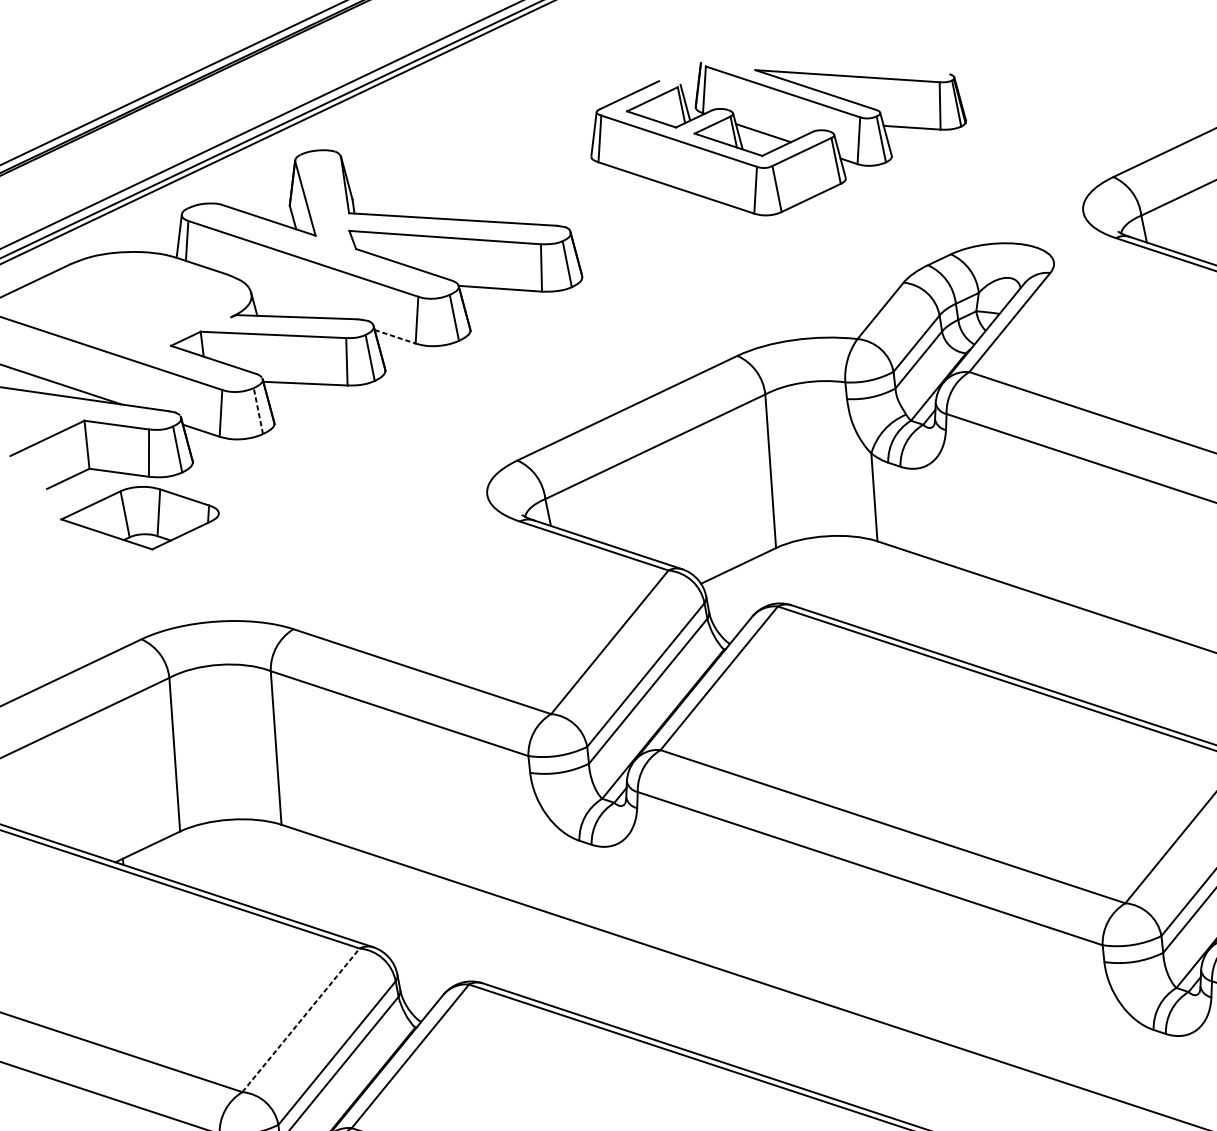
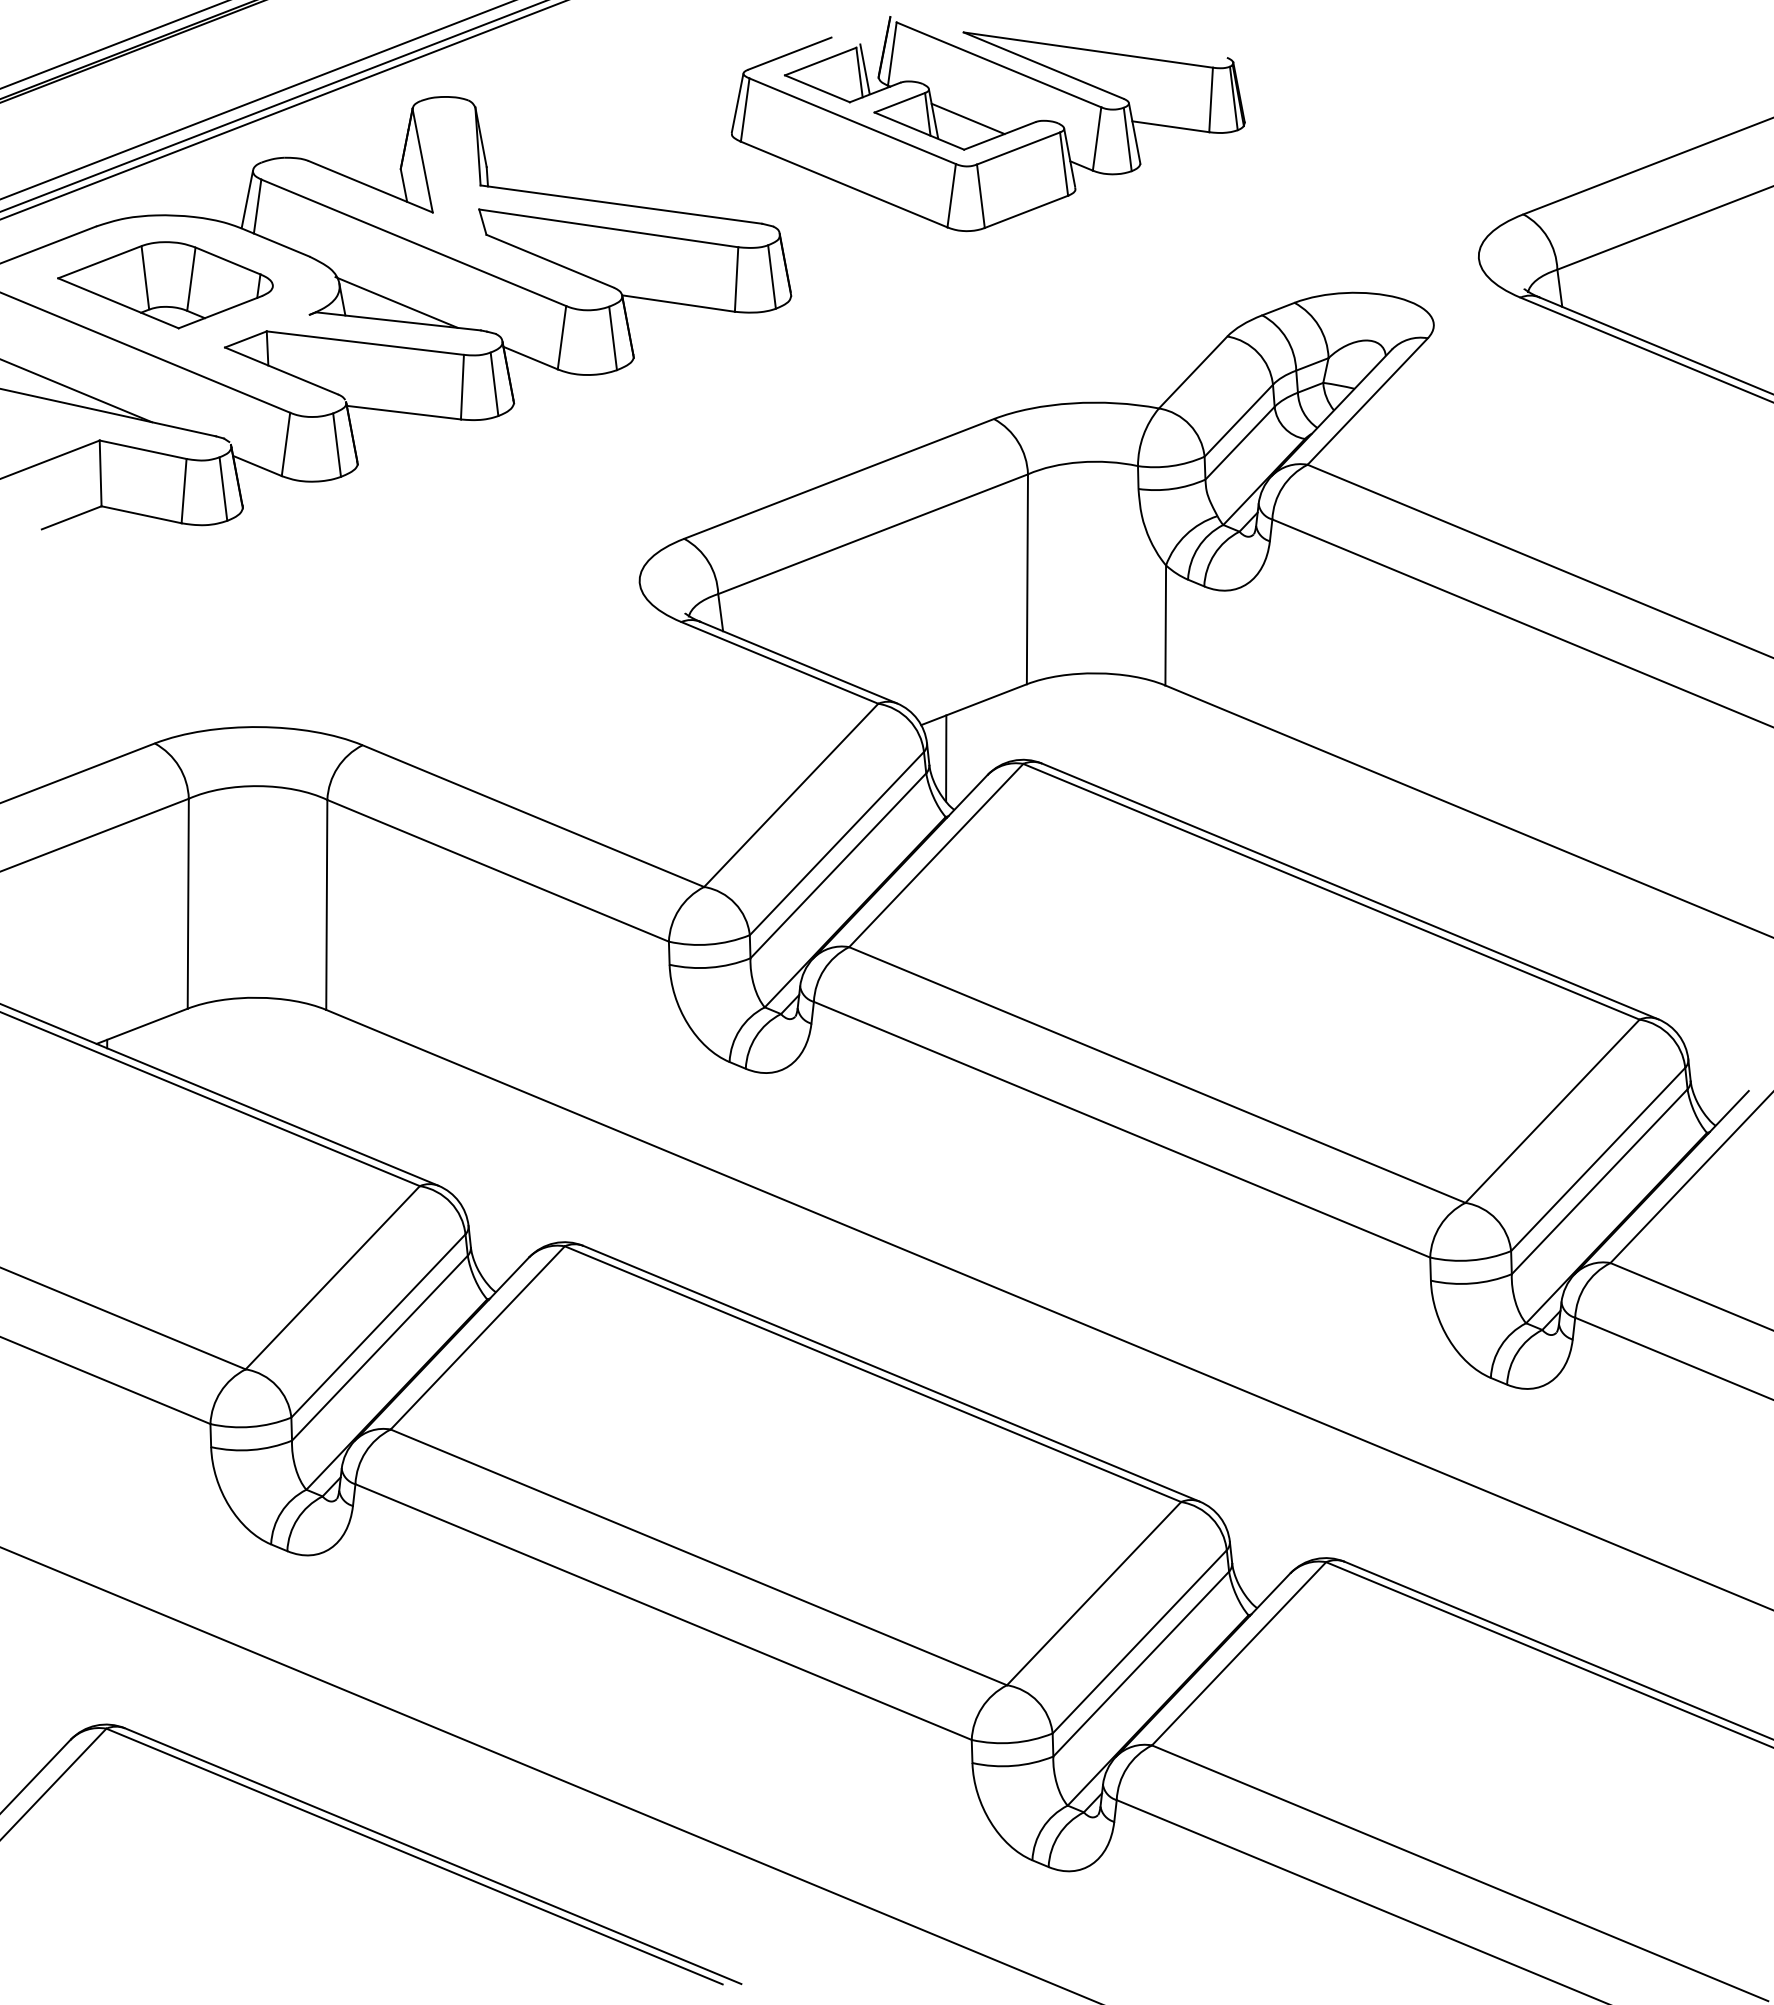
part: (778, 136) -> (988, 124), moved
line: (294, 303) -> (396, 302), added
line: (395, 337) -> (531, 358), dashed -> solid
line: (258, 411) -> (337, 445), dashed -> solid
part: (140, 518) -> (165, 285), moved
line: (721, 606) -> (946, 758), added
line: (301, 1020) -> (333, 1277), dashed -> solid

